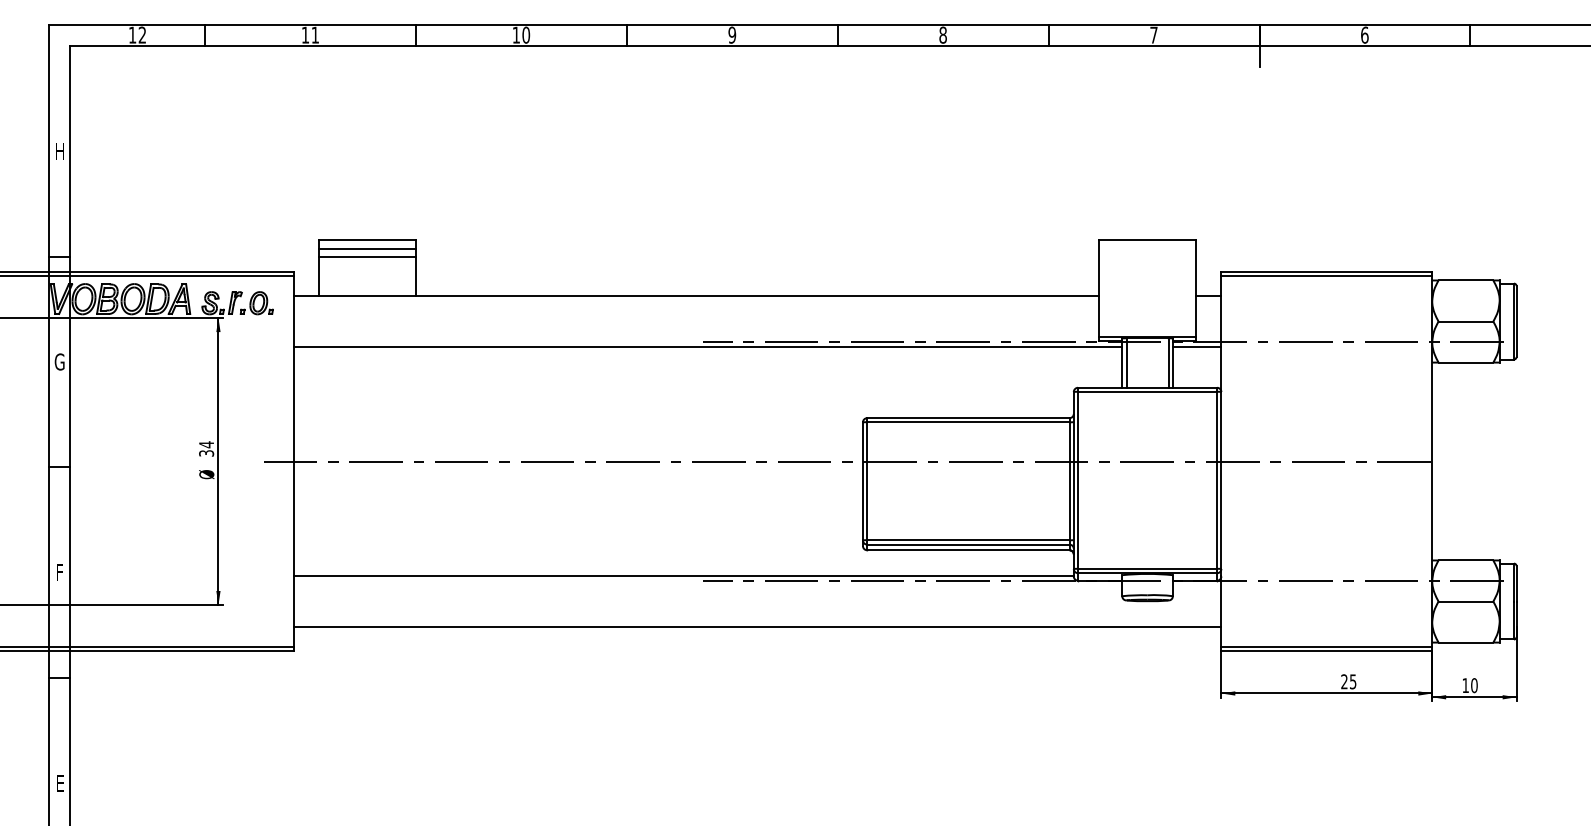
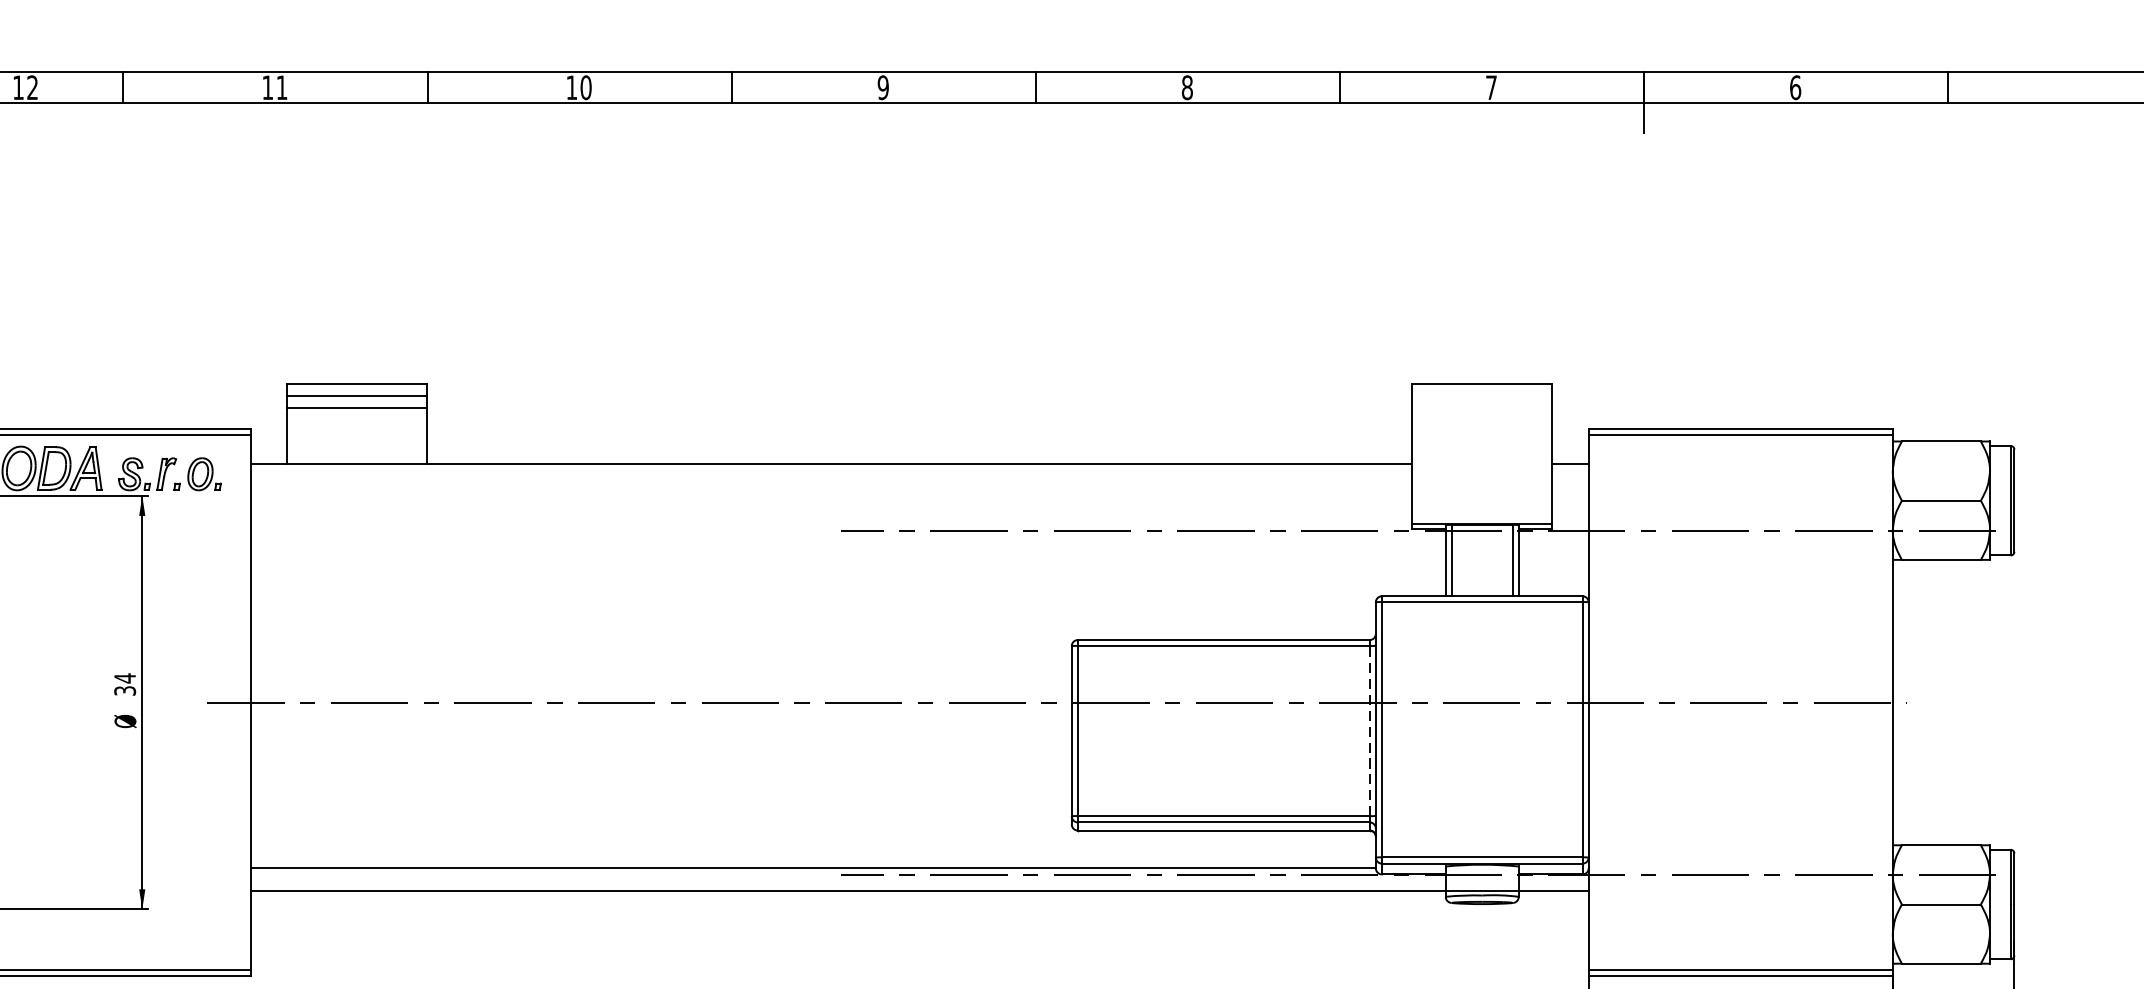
line: (707, 346) -> (847, 536), removed
line: (1196, 346) -> (1552, 536), removed
line: (1069, 481) -> (1369, 731), solid -> dashed
line: (757, 626) -> (919, 890), moved

